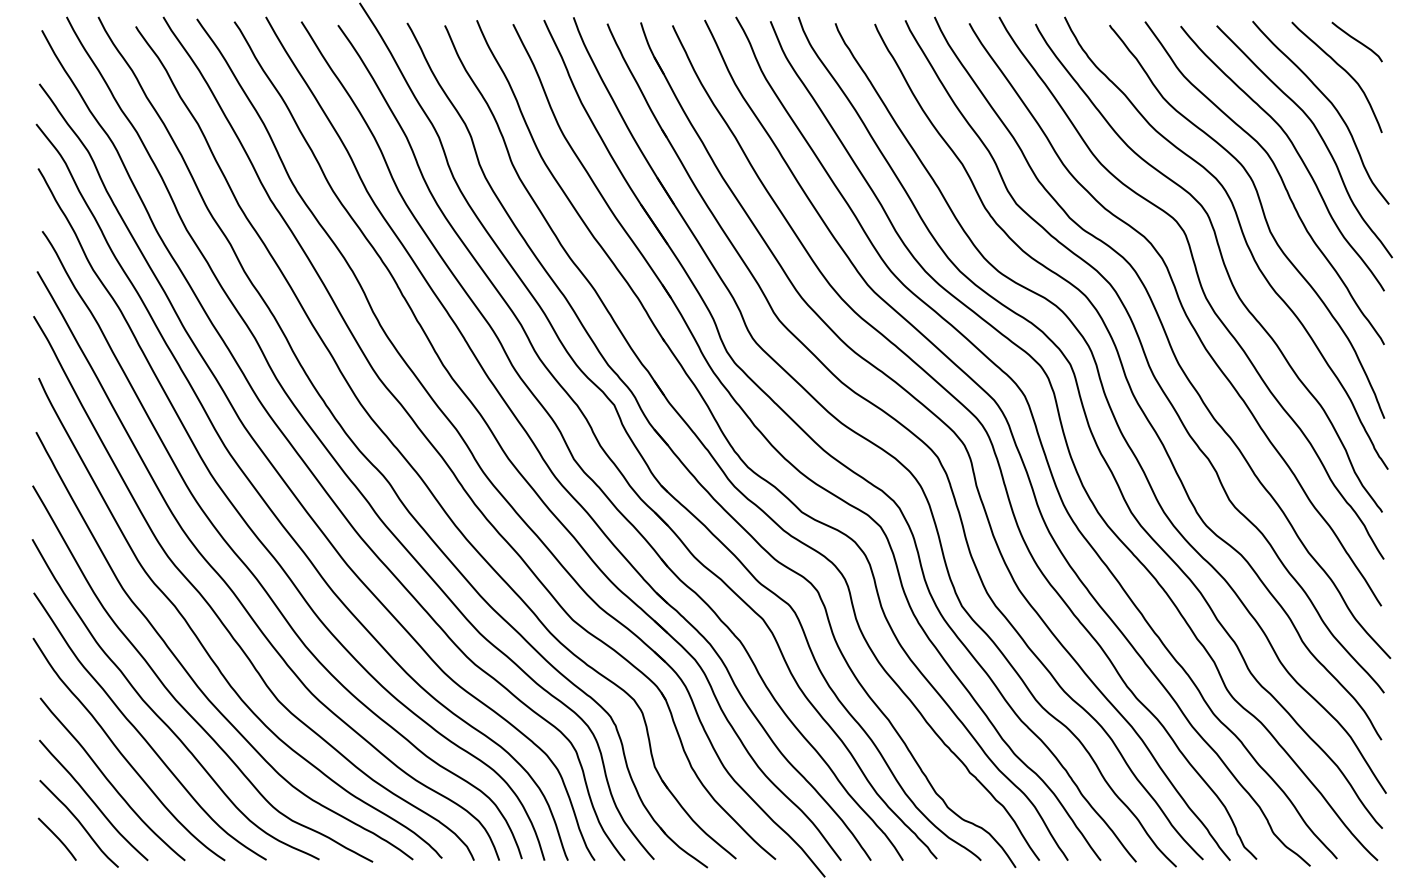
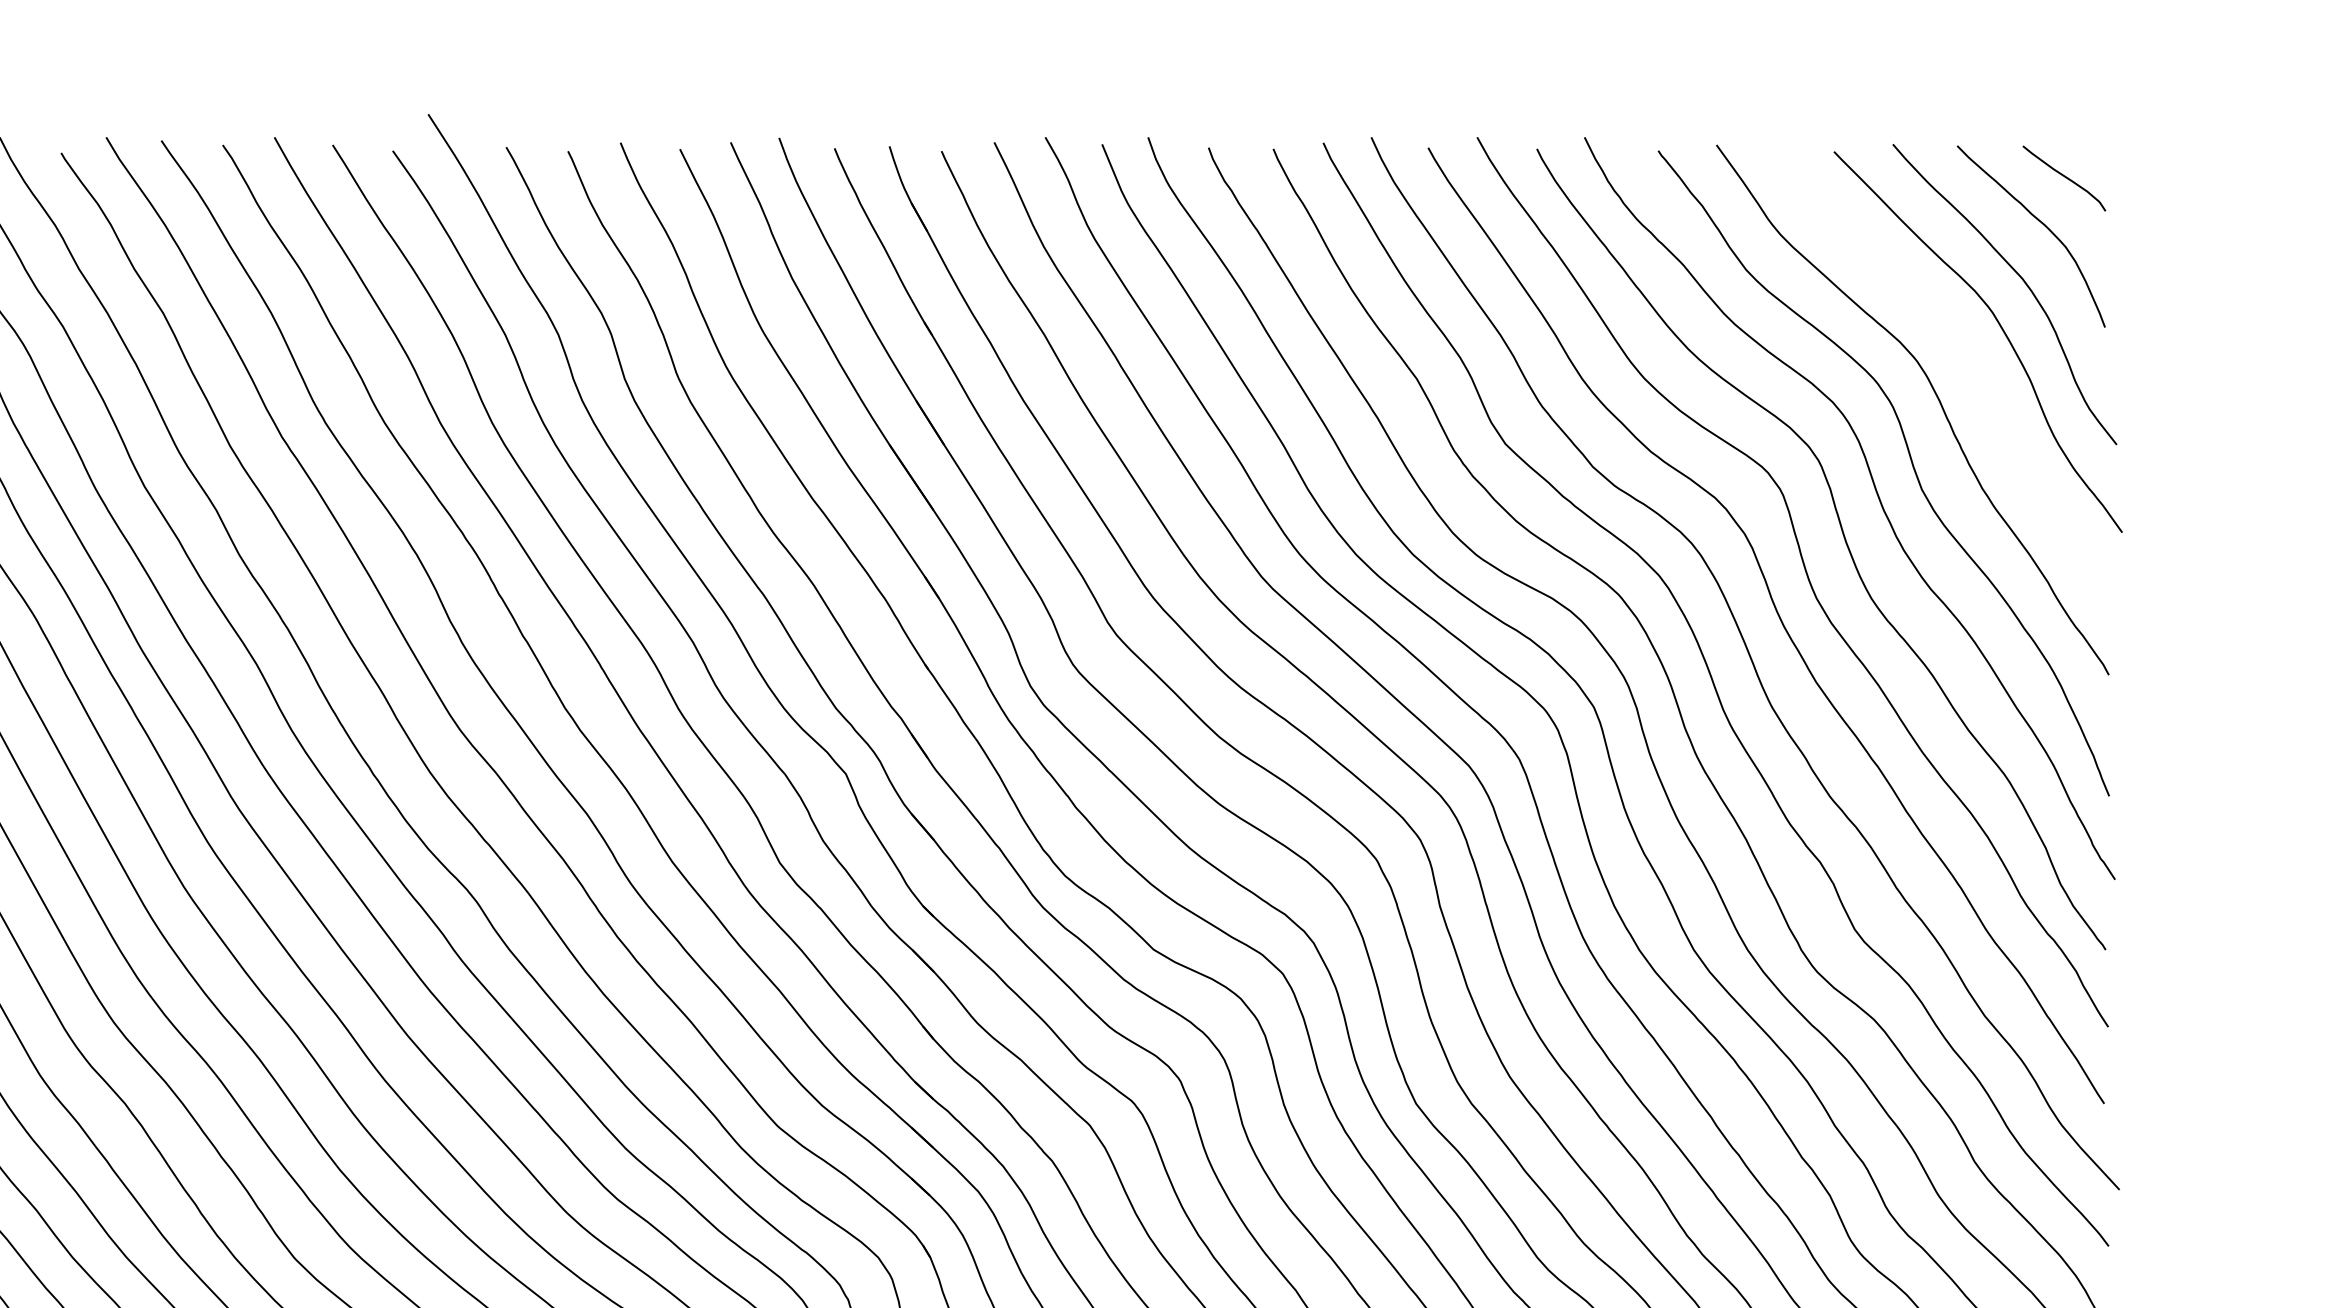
curve: (1295, 151) -> (1963, 357), removed

